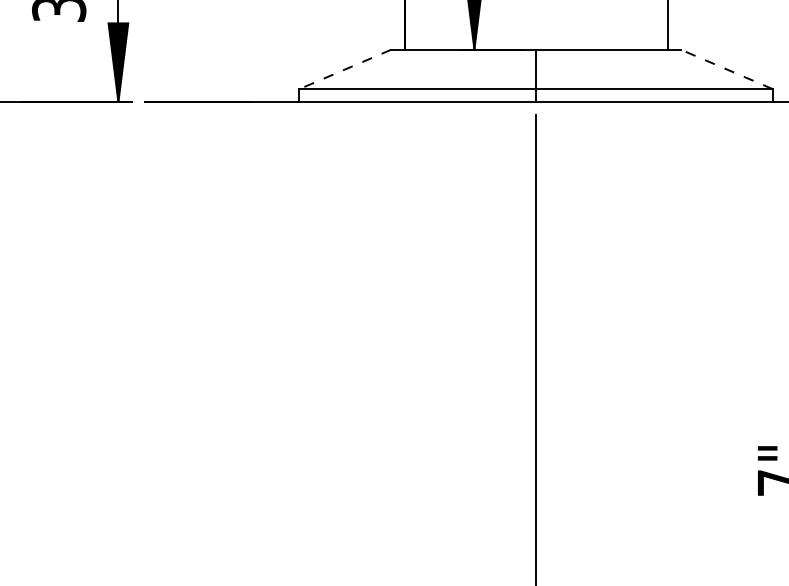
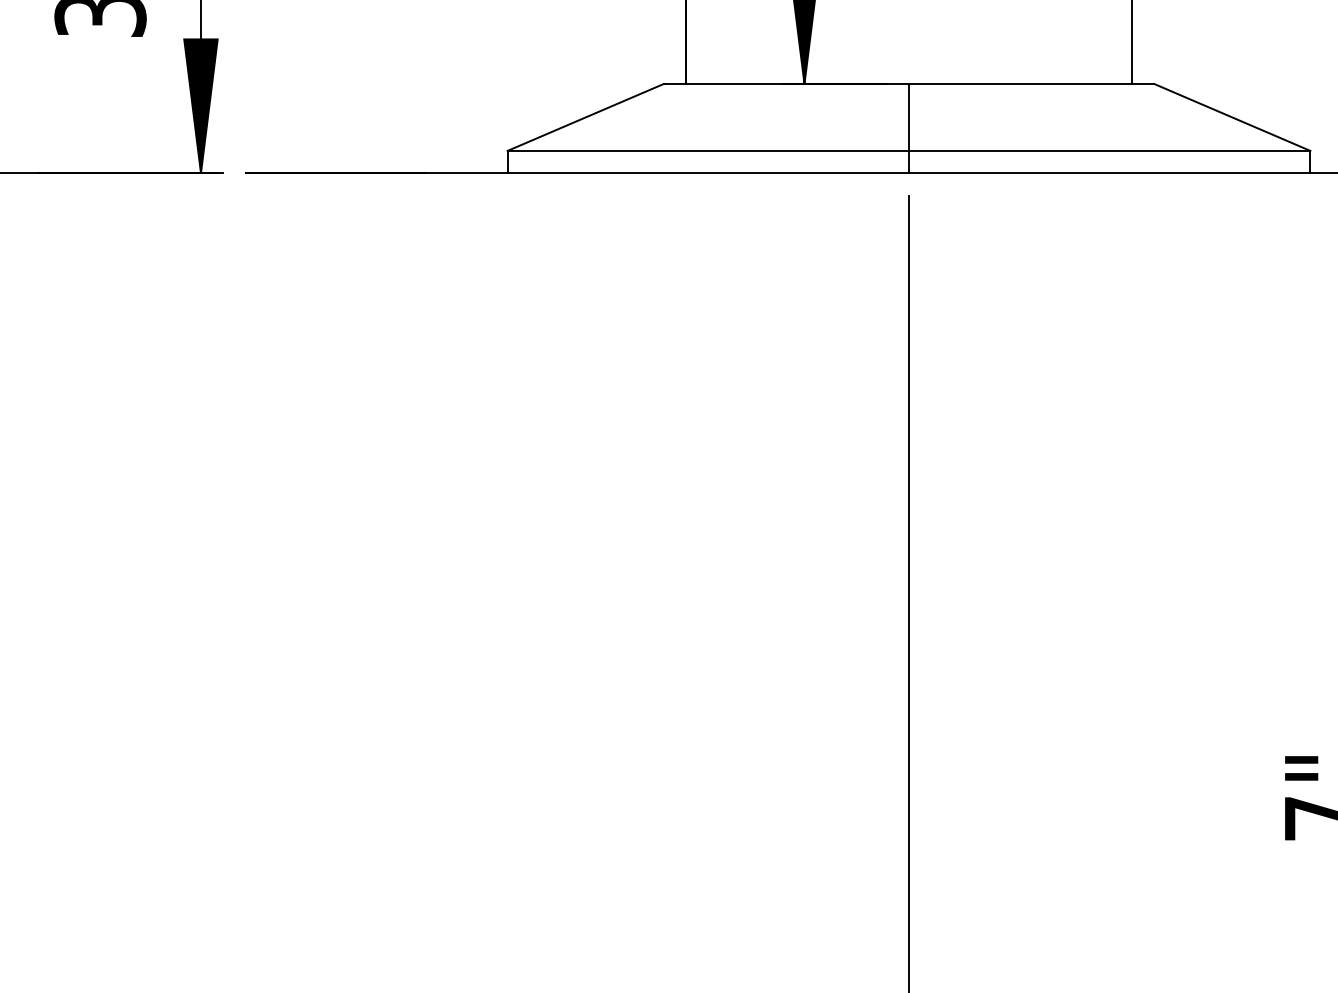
line: (344, 69) -> (584, 117), dashed -> solid
line: (726, 69) -> (1231, 117), dashed -> solid

